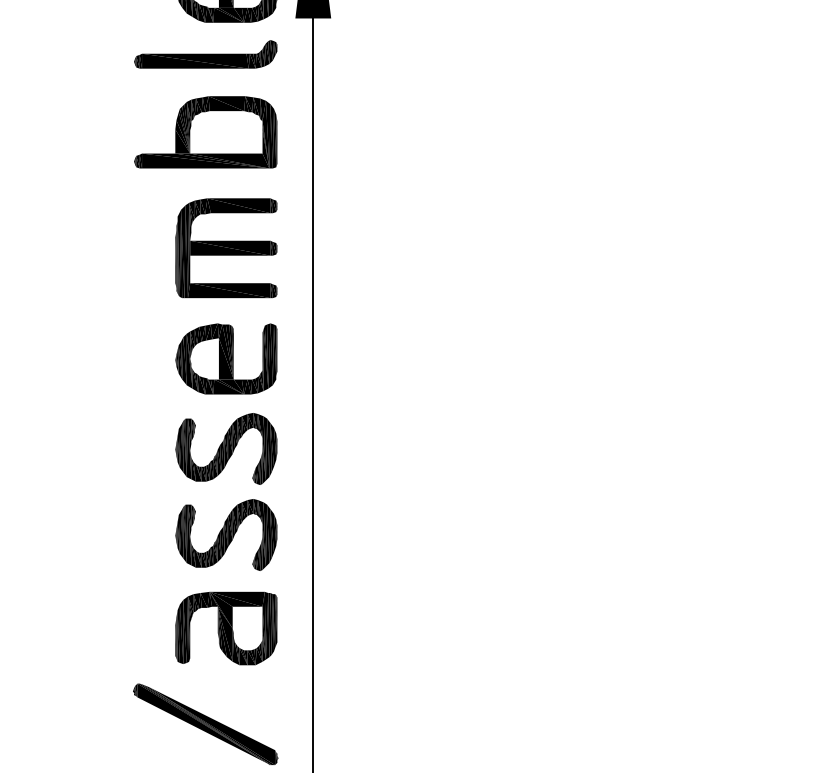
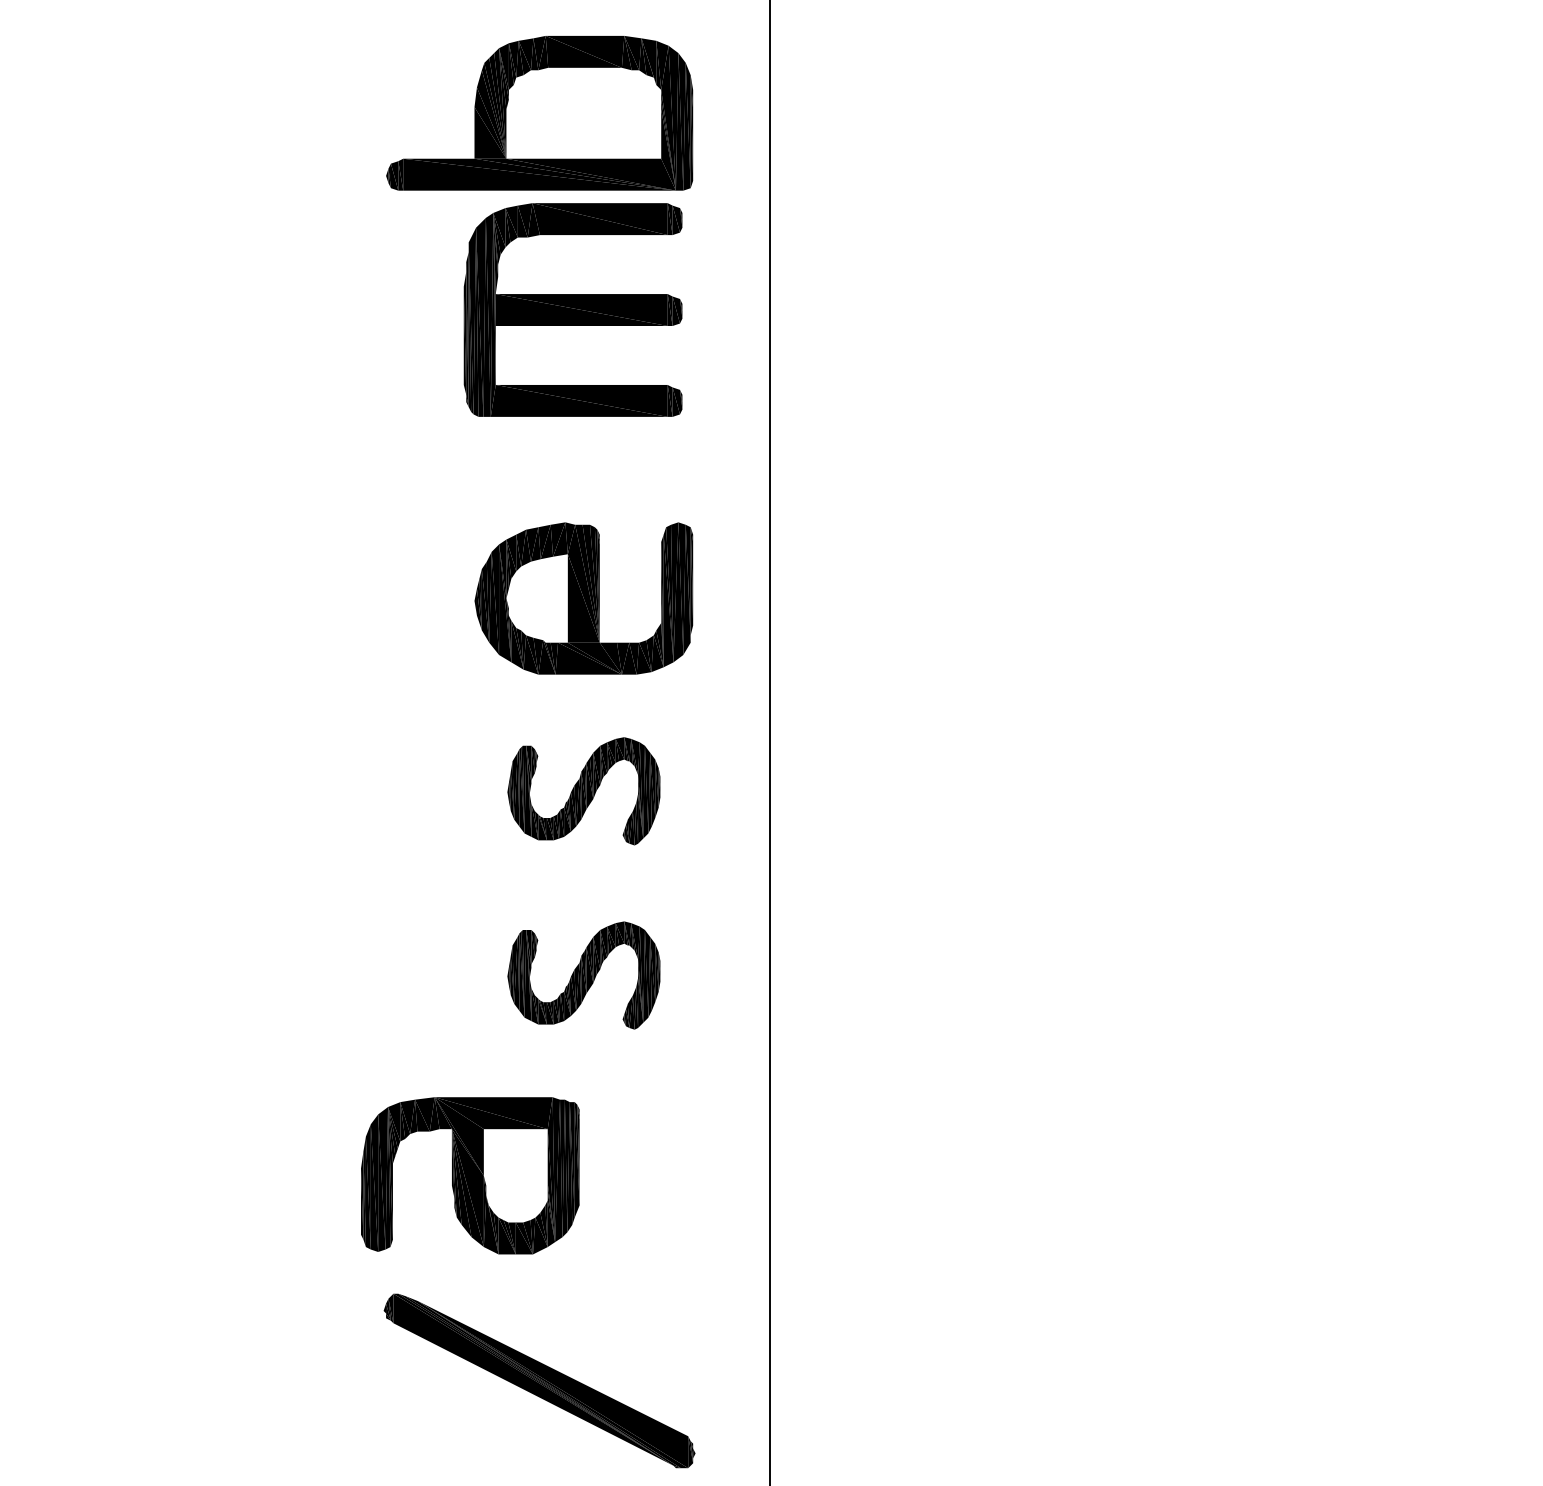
part: (226, 248) -> (573, 310), moved
part: (226, 448) -> (584, 790), size x0.7
part: (226, 534) -> (584, 974), size x0.7
part: (226, 628) -> (470, 1175), moved

